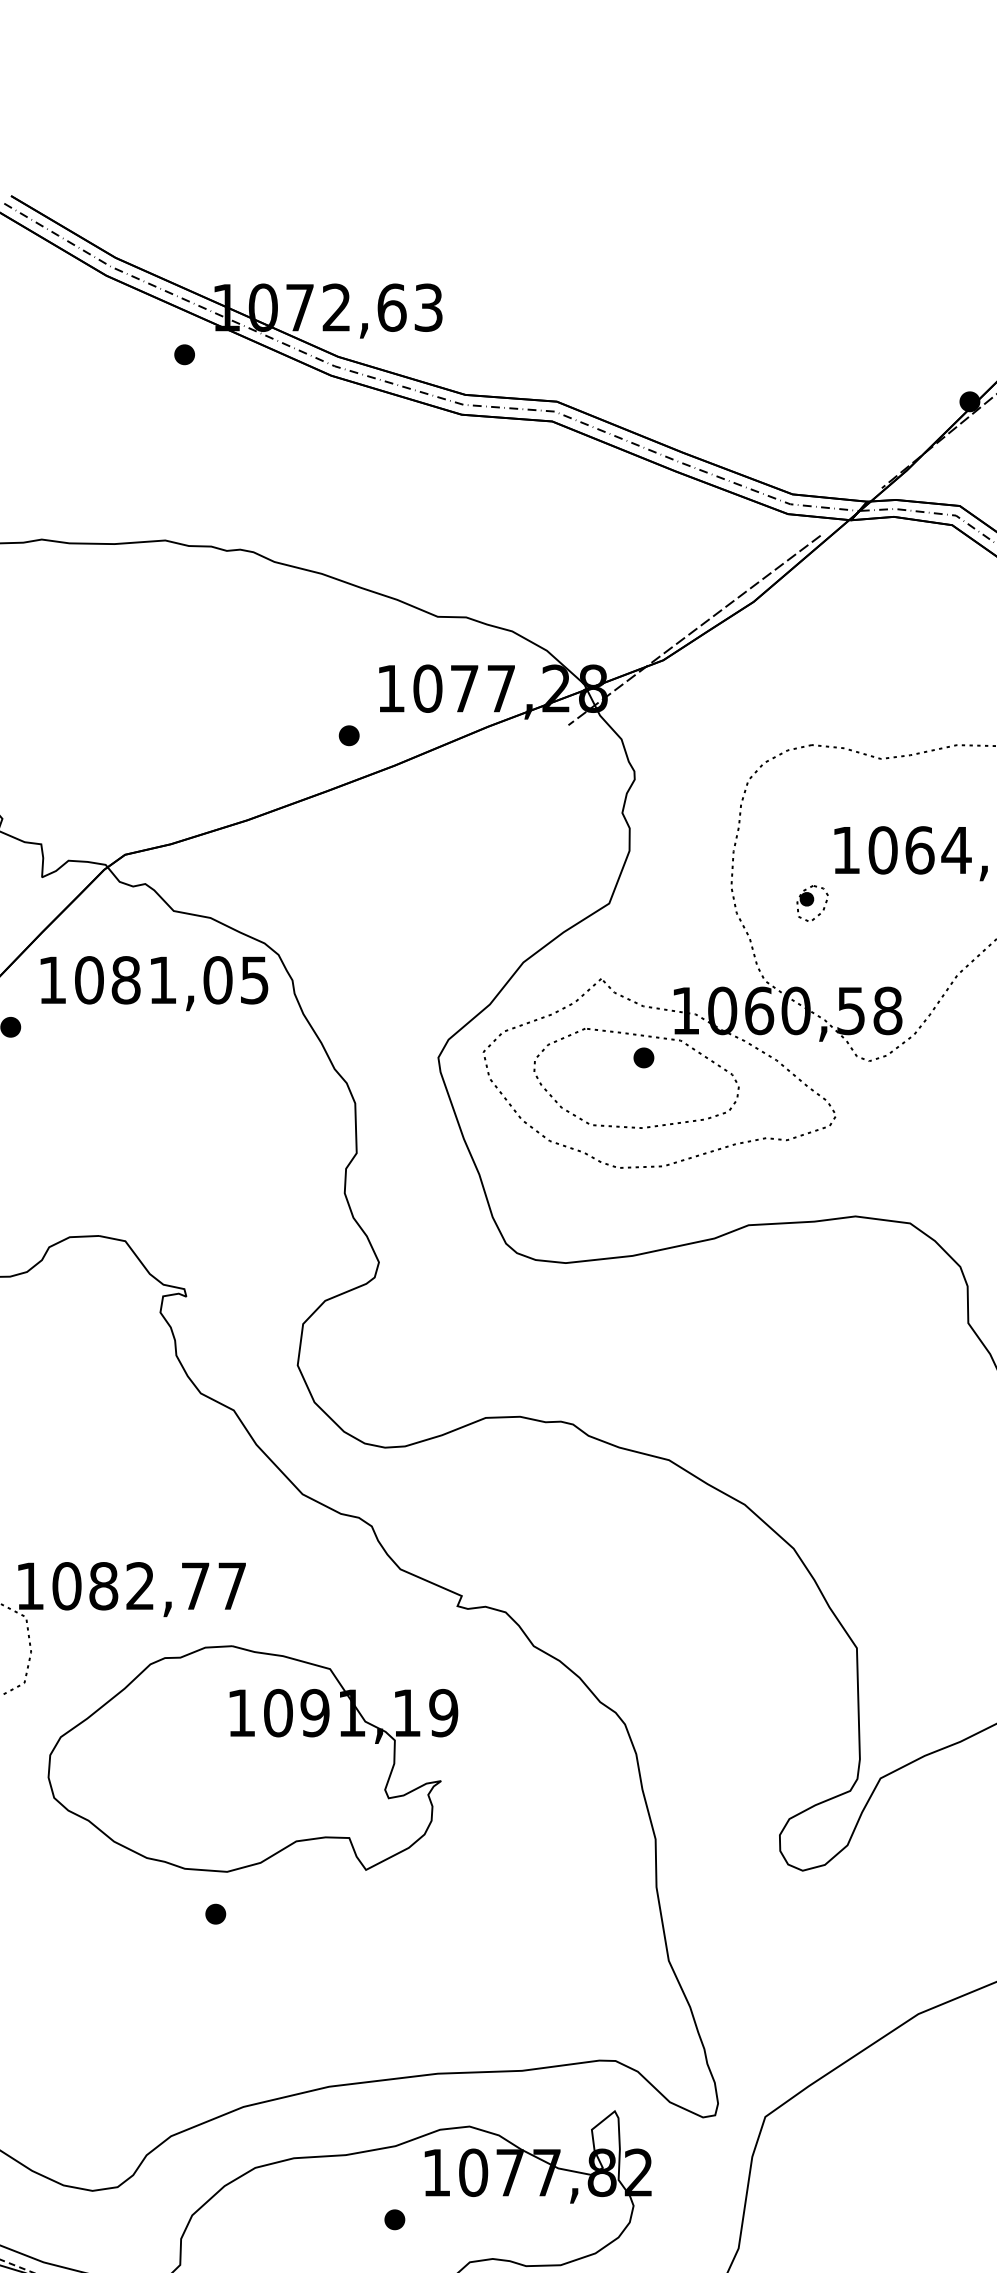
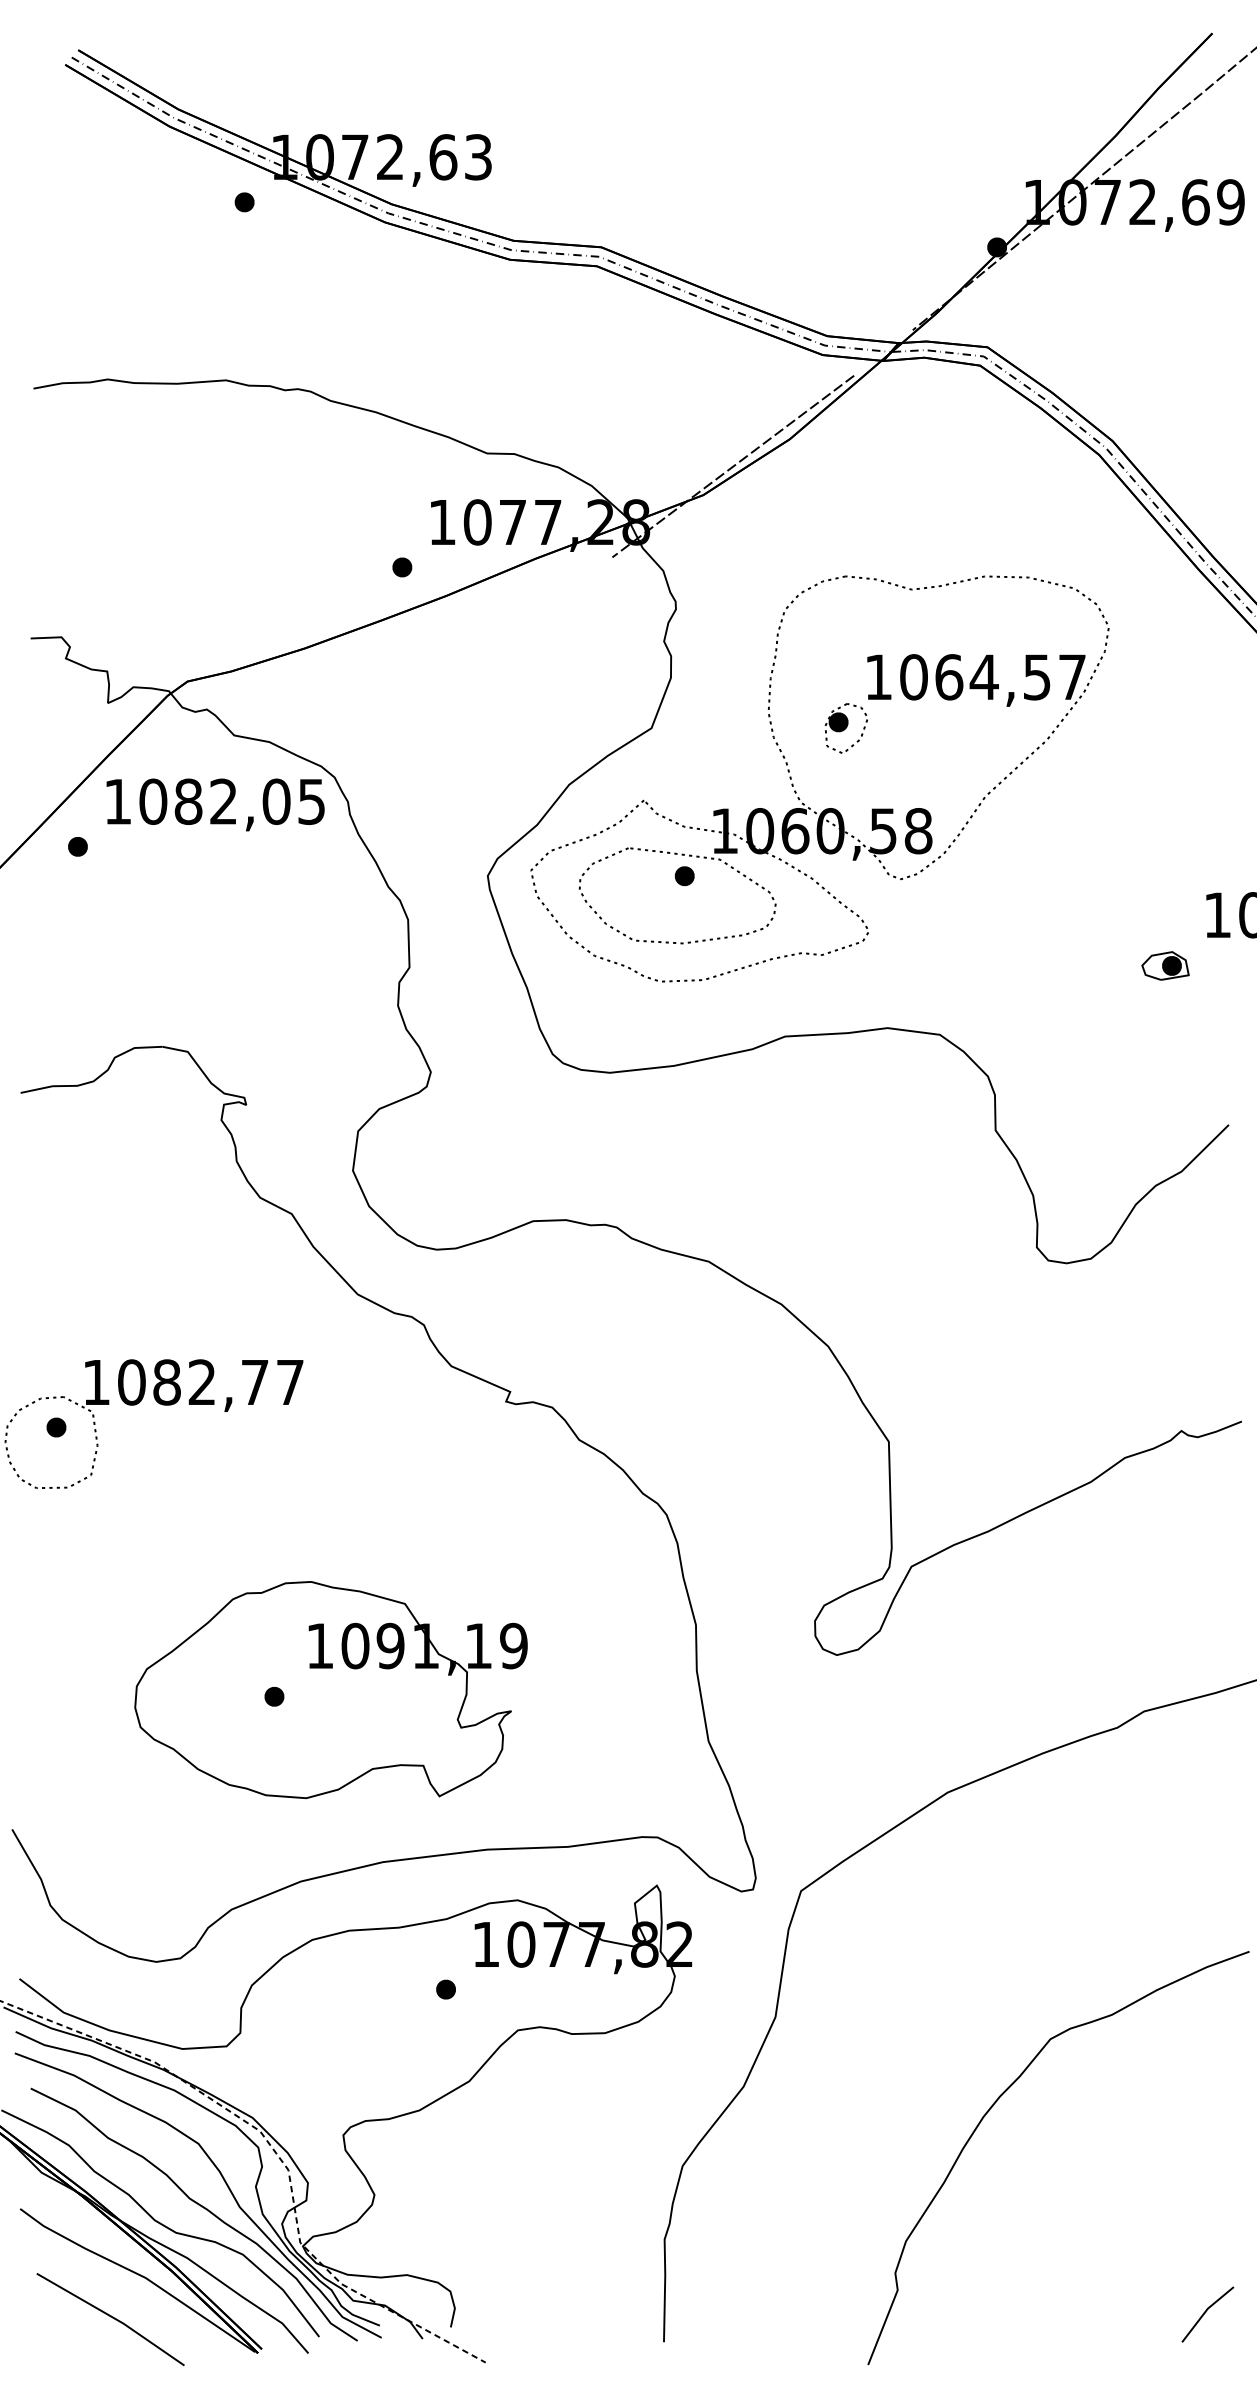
part: (812, 903) -> (846, 728), size x1.43
text: (162, 979) -> (223, 801), 1081,05 -> 1082,05
part: (252, 1759) -> (330, 1690), moved

